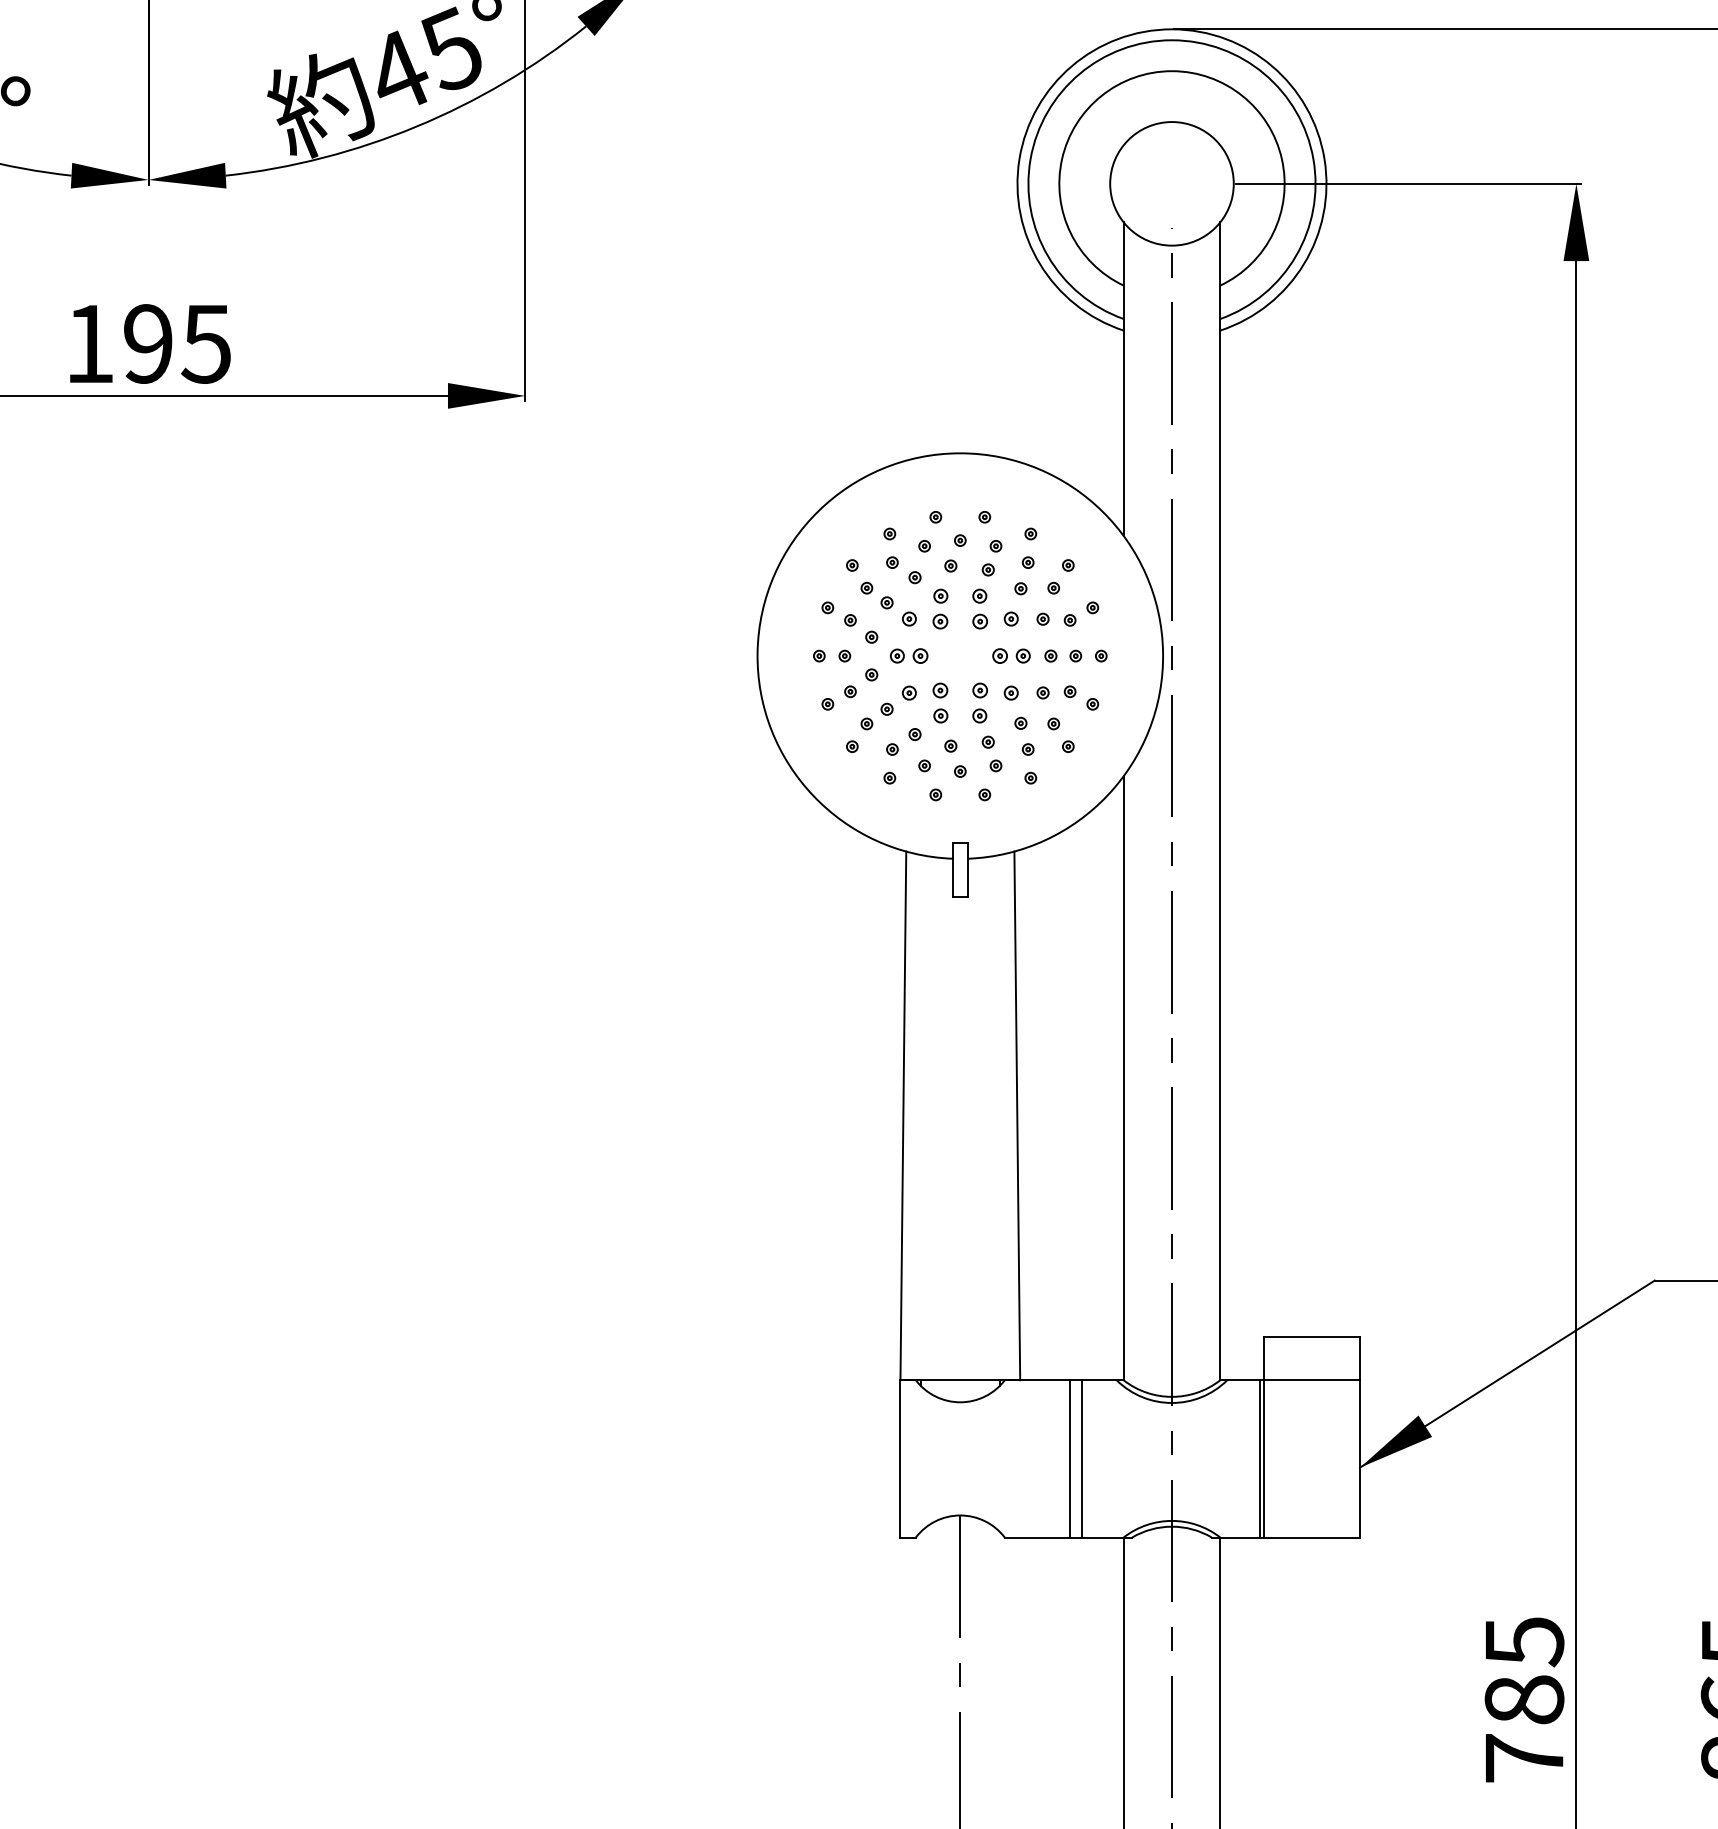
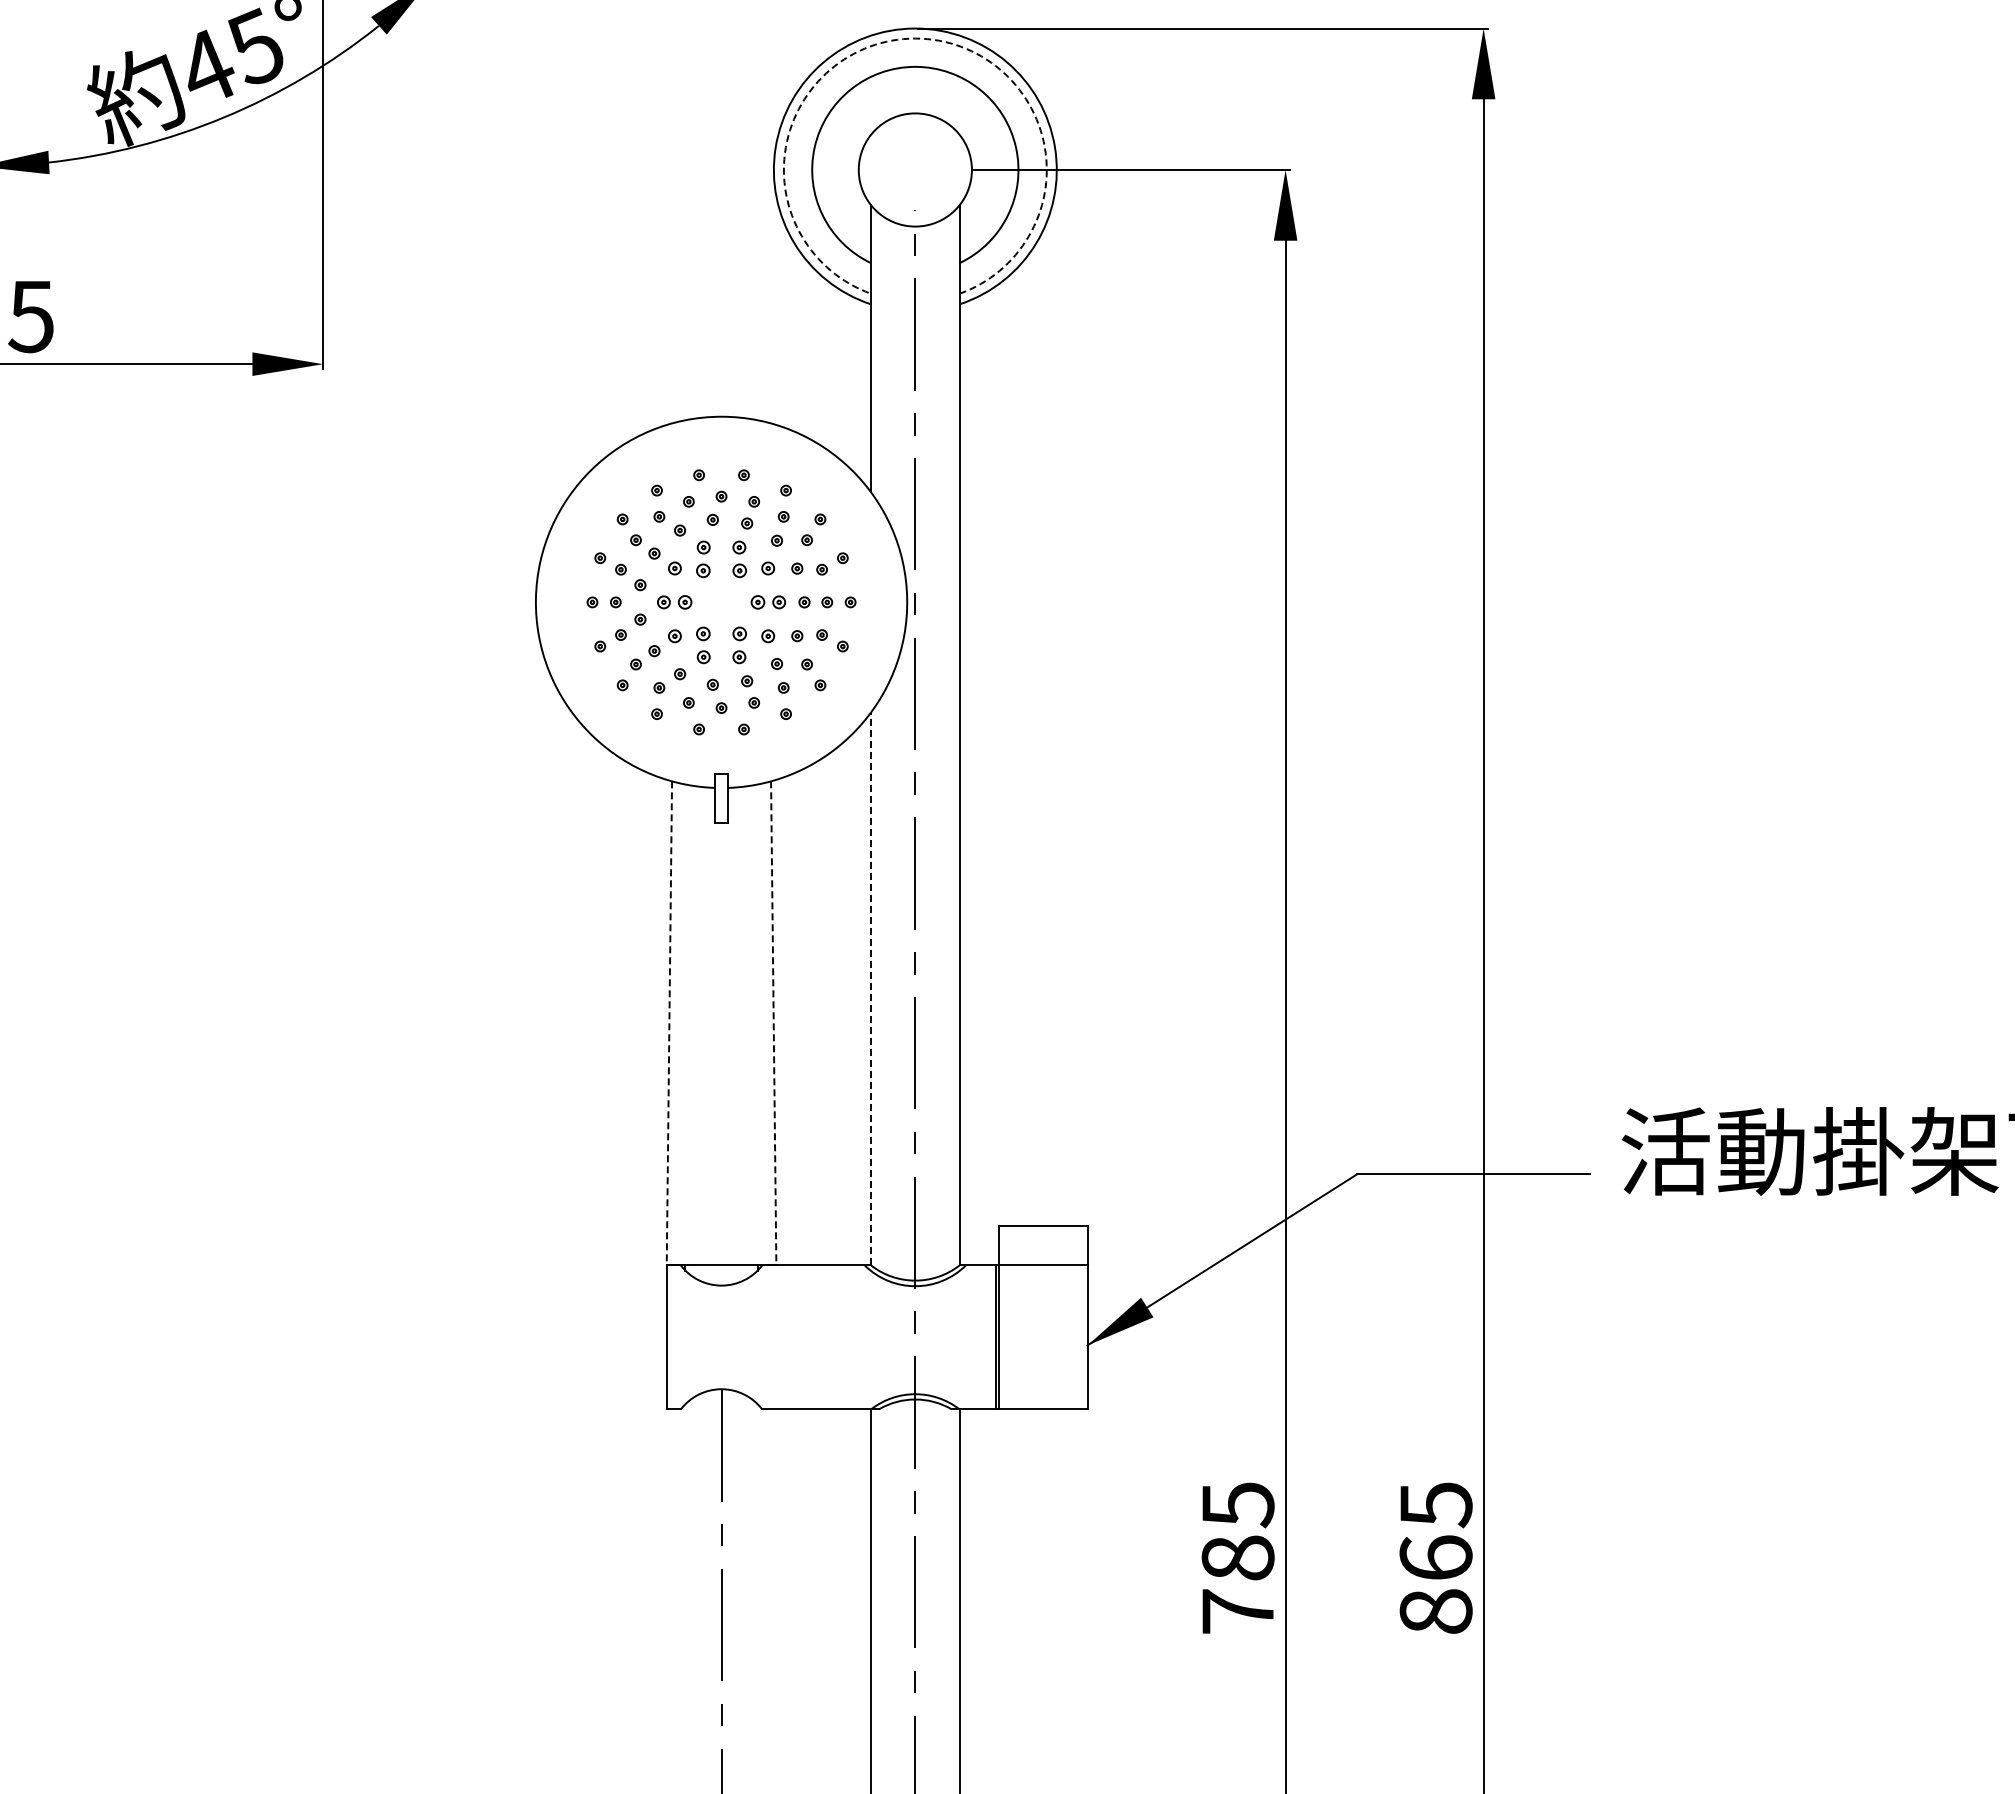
arc: (1172, 40) -> (915, 38), solid -> dashed
line: (1124, 1077) -> (871, 988), solid -> dashed
line: (903, 1116) -> (669, 1023), solid -> dashed
line: (1017, 1116) -> (773, 1023), solid -> dashed
line: (1070, 1458) -> (822, 1337), removed
line: (1081, 1458) -> (832, 1337), removed

